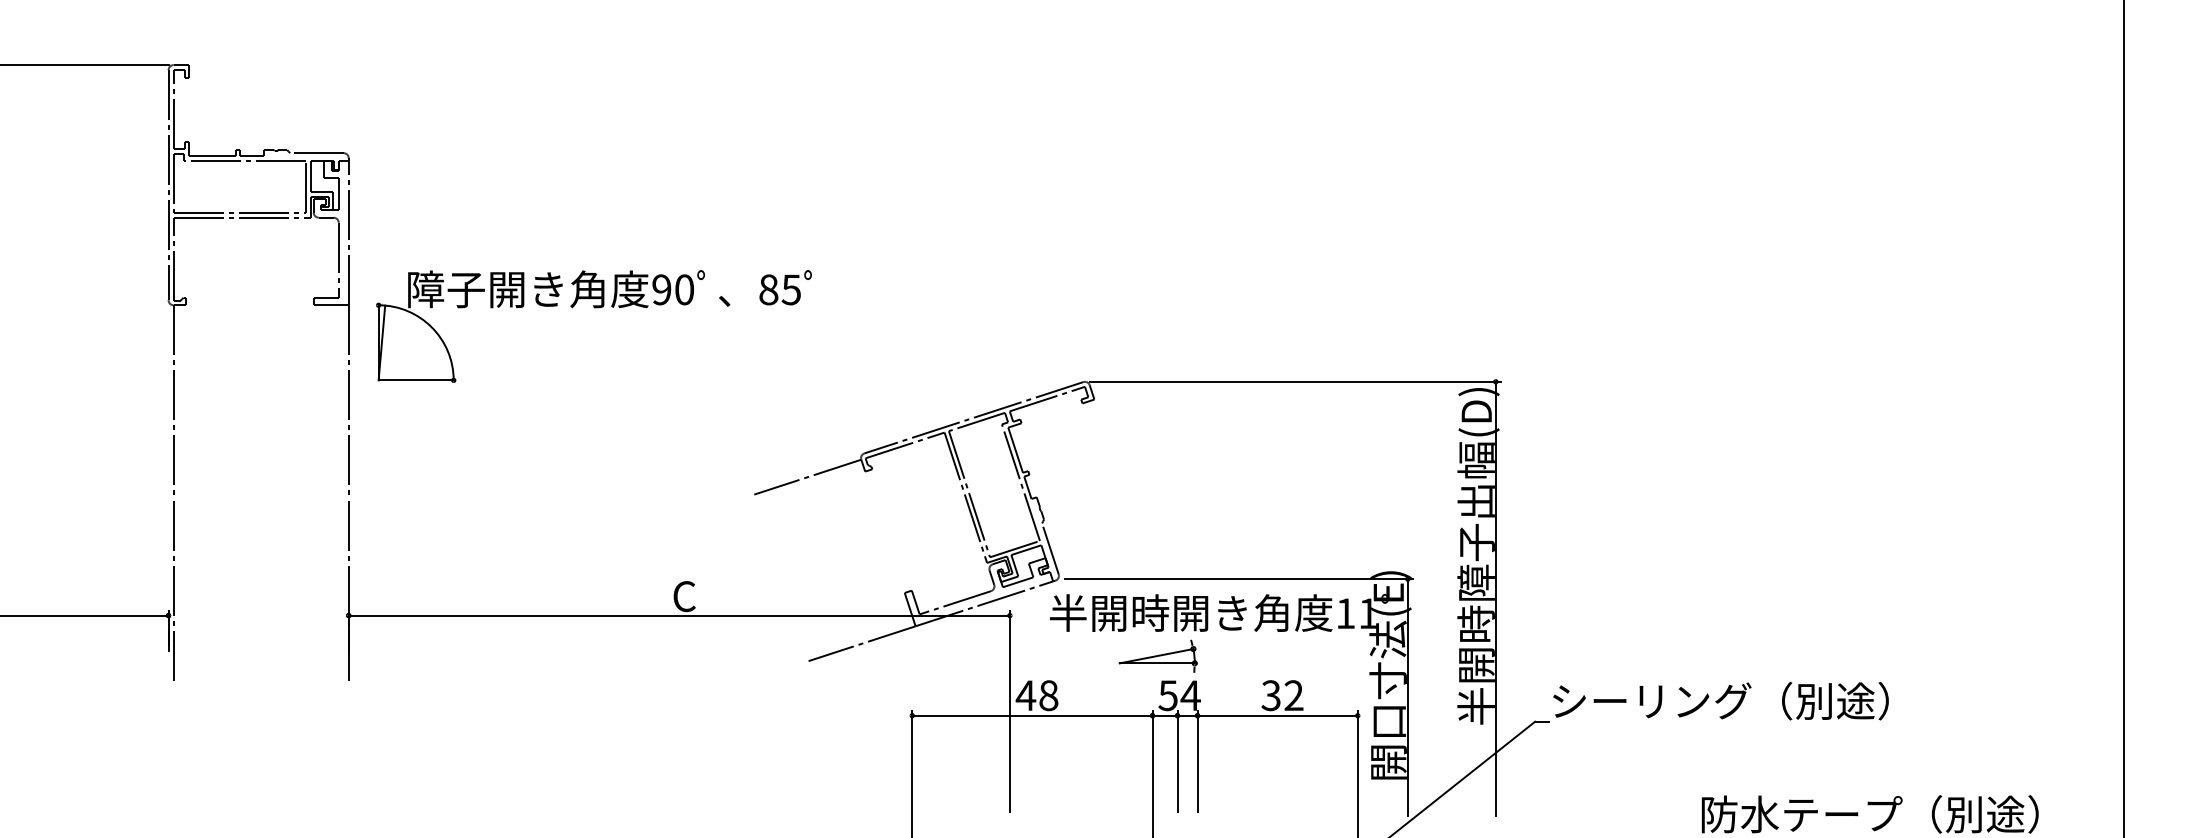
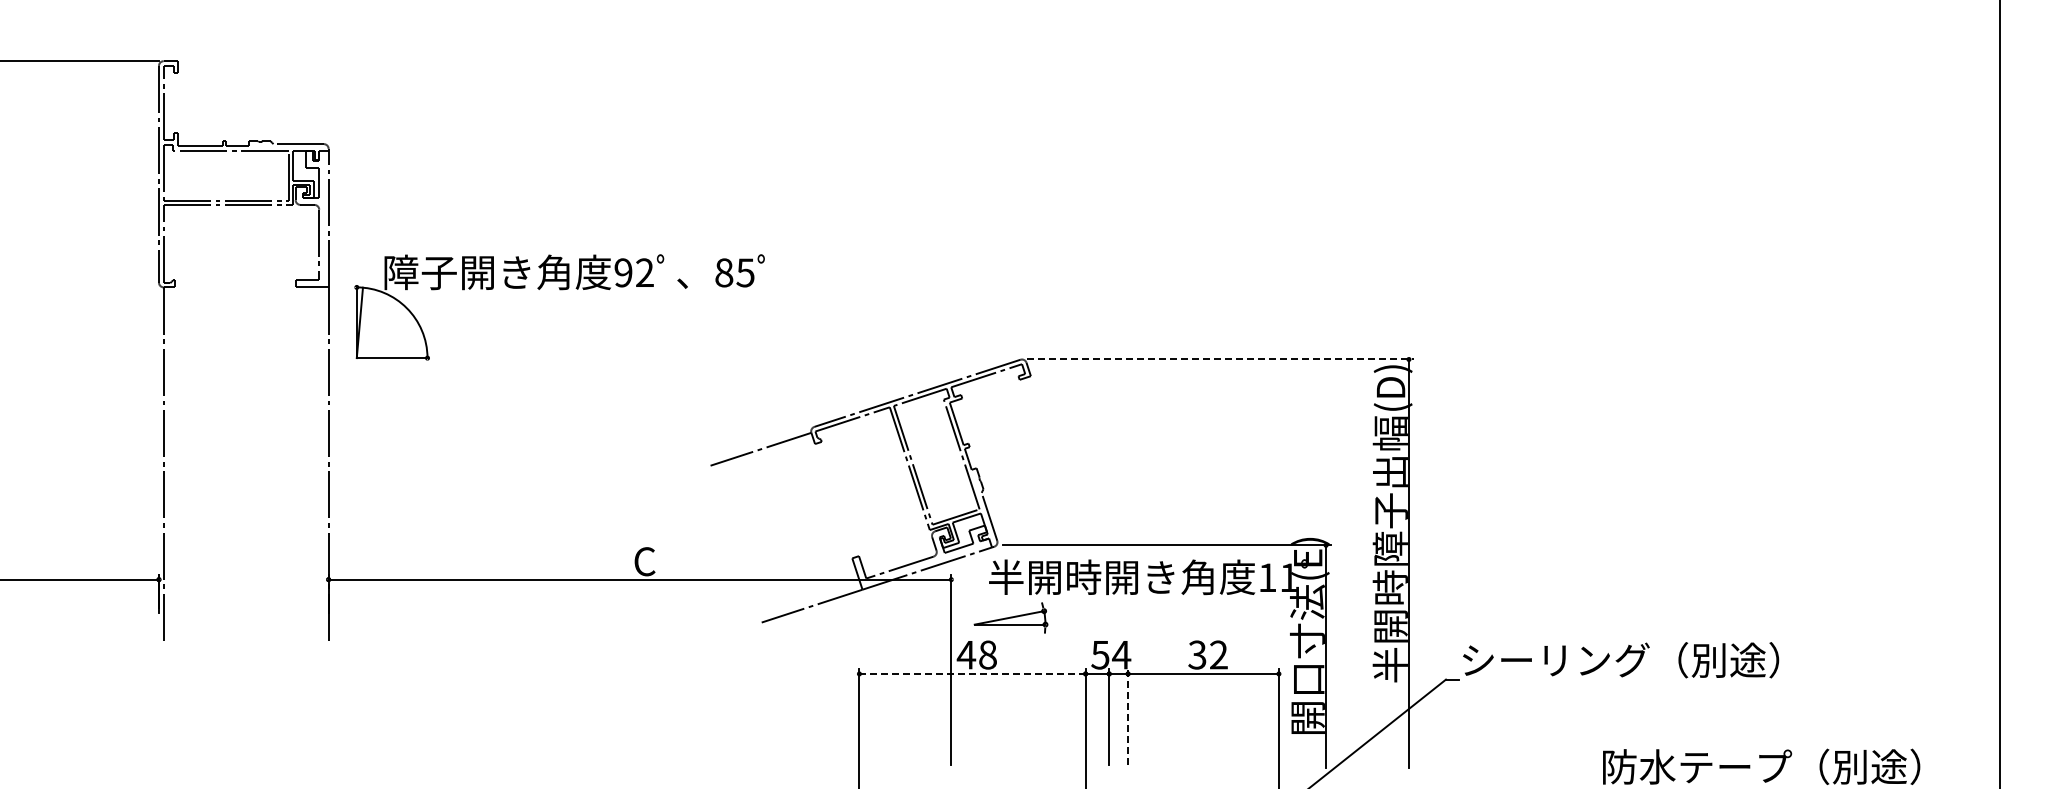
text: (684, 289) -> (644, 272), 90 -> 92
line: (1295, 381) -> (1220, 359), solid -> dashed
part: (1157, 655) -> (1010, 617), moved
line: (1033, 715) -> (973, 673), solid -> dashed
line: (1198, 761) -> (1128, 717), solid -> dashed

